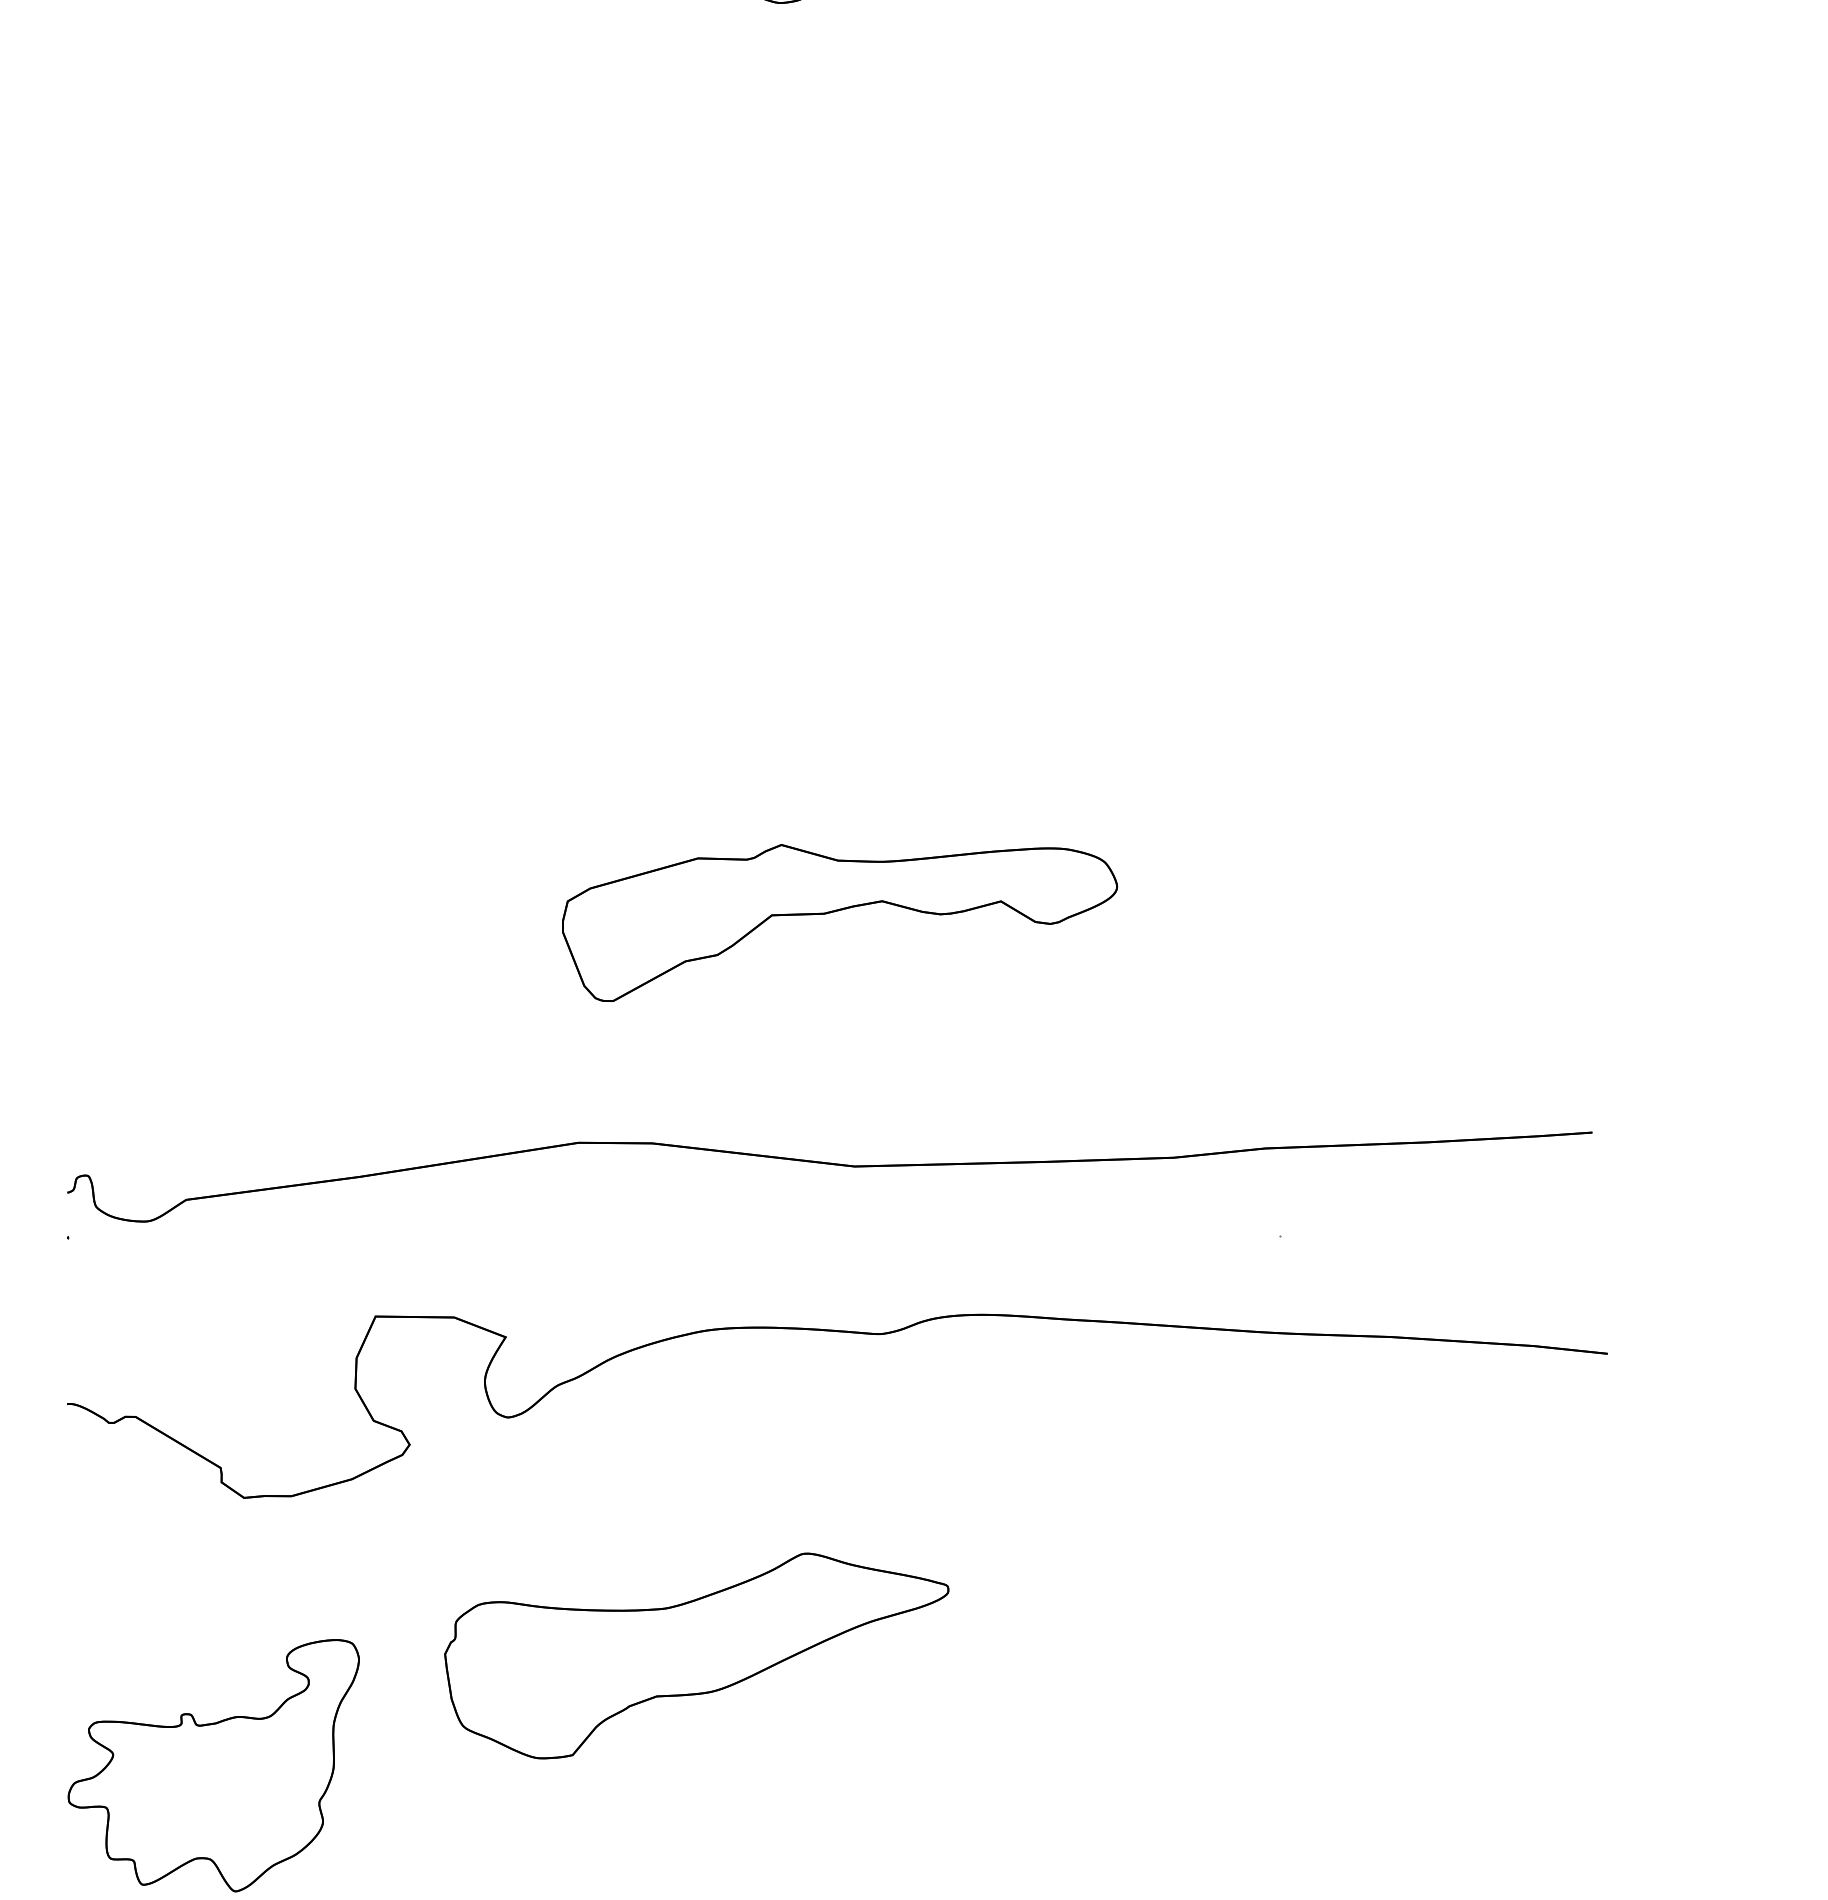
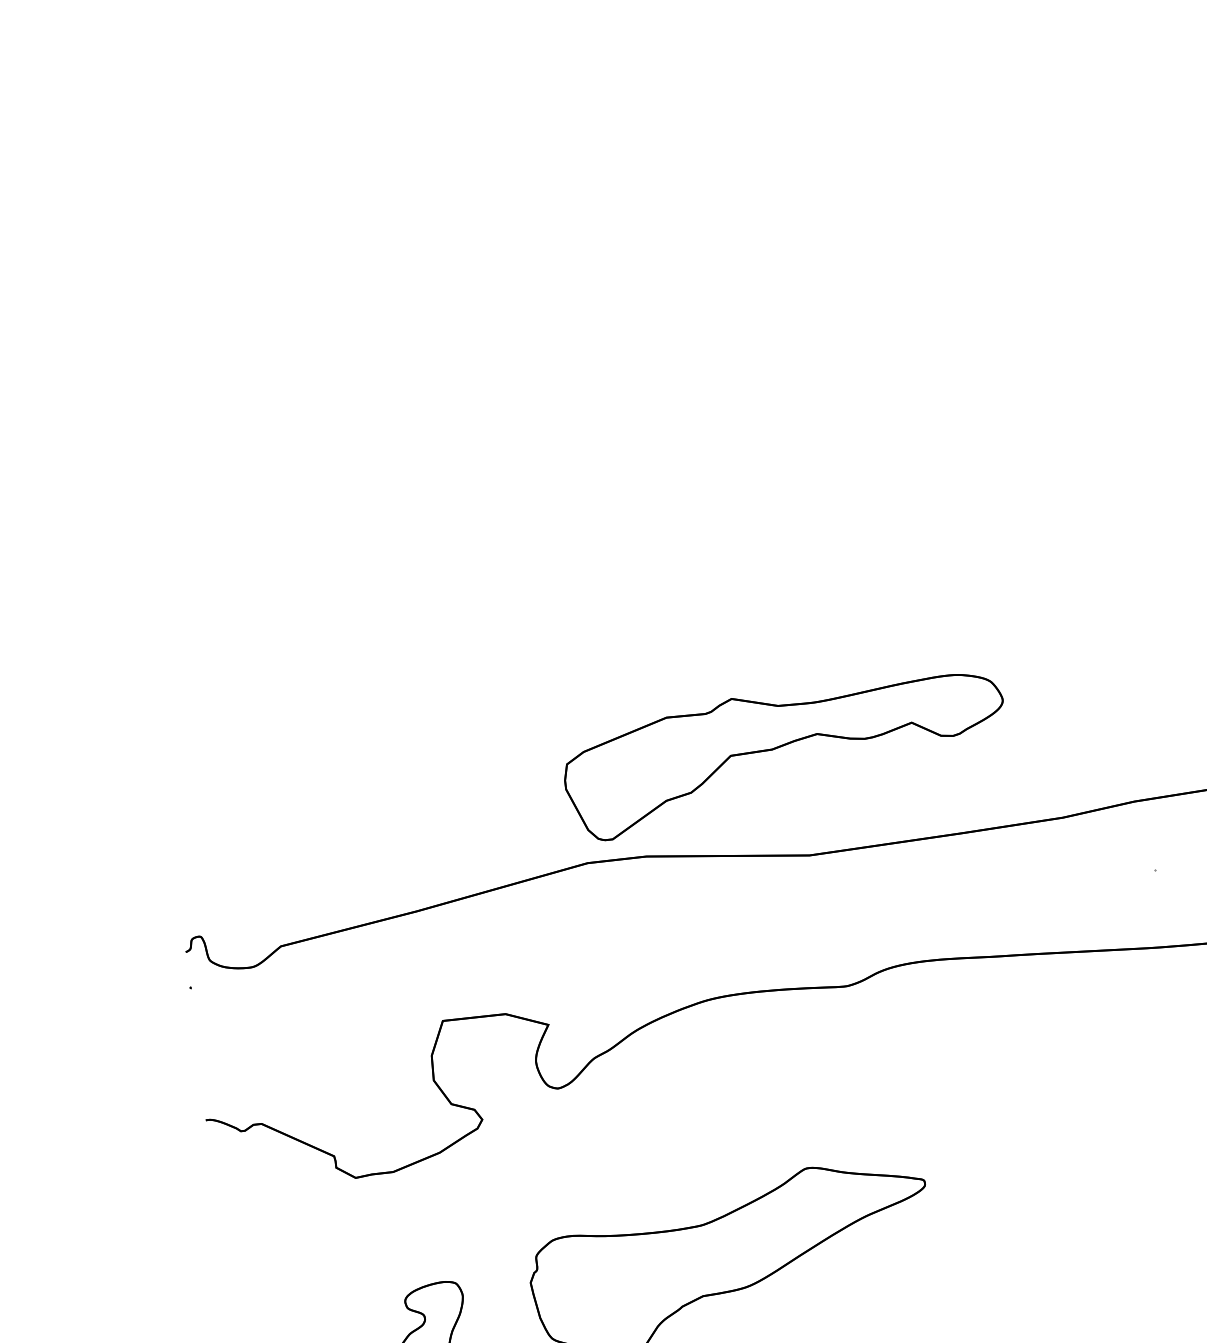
part: (838, 911) -> (783, 746), moved

